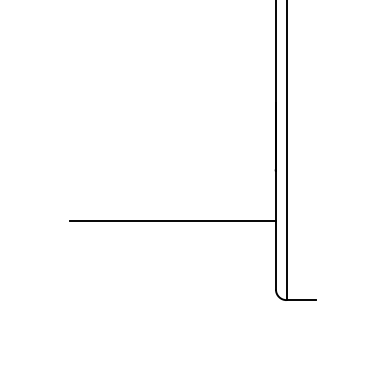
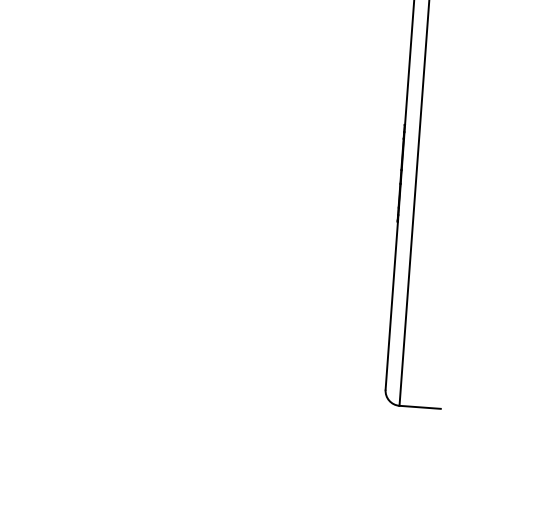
line: (172, 221) -> (245, 282), removed

